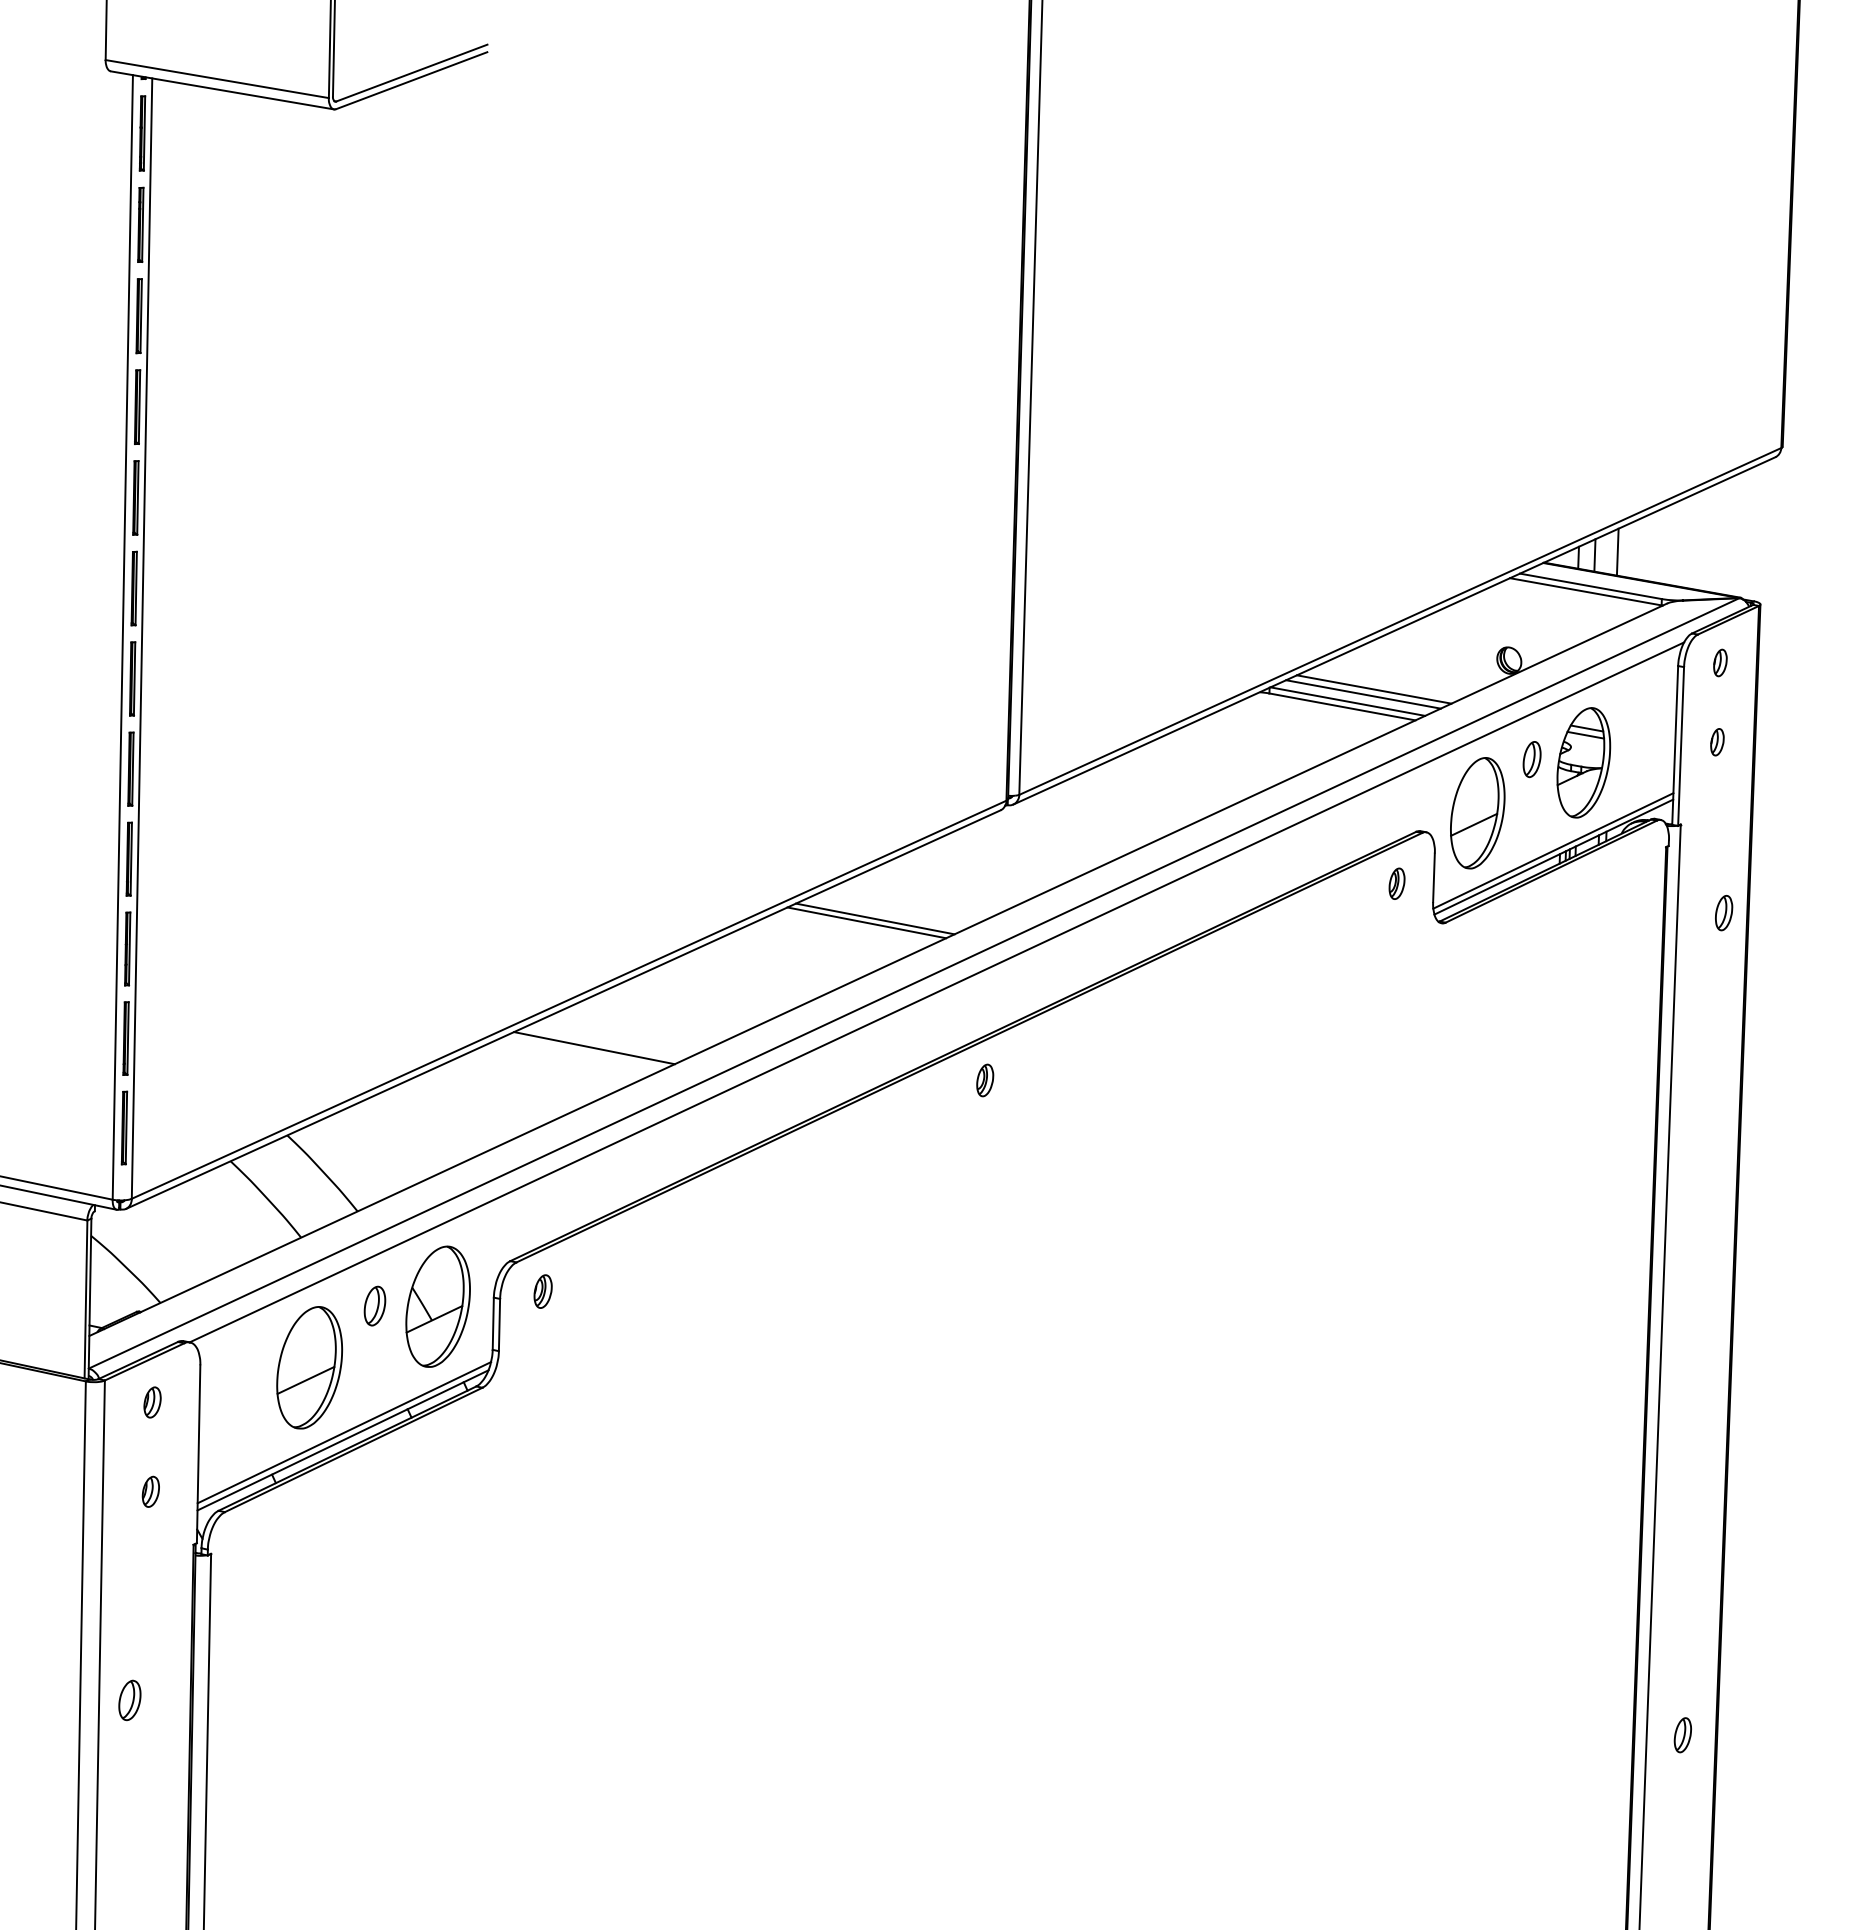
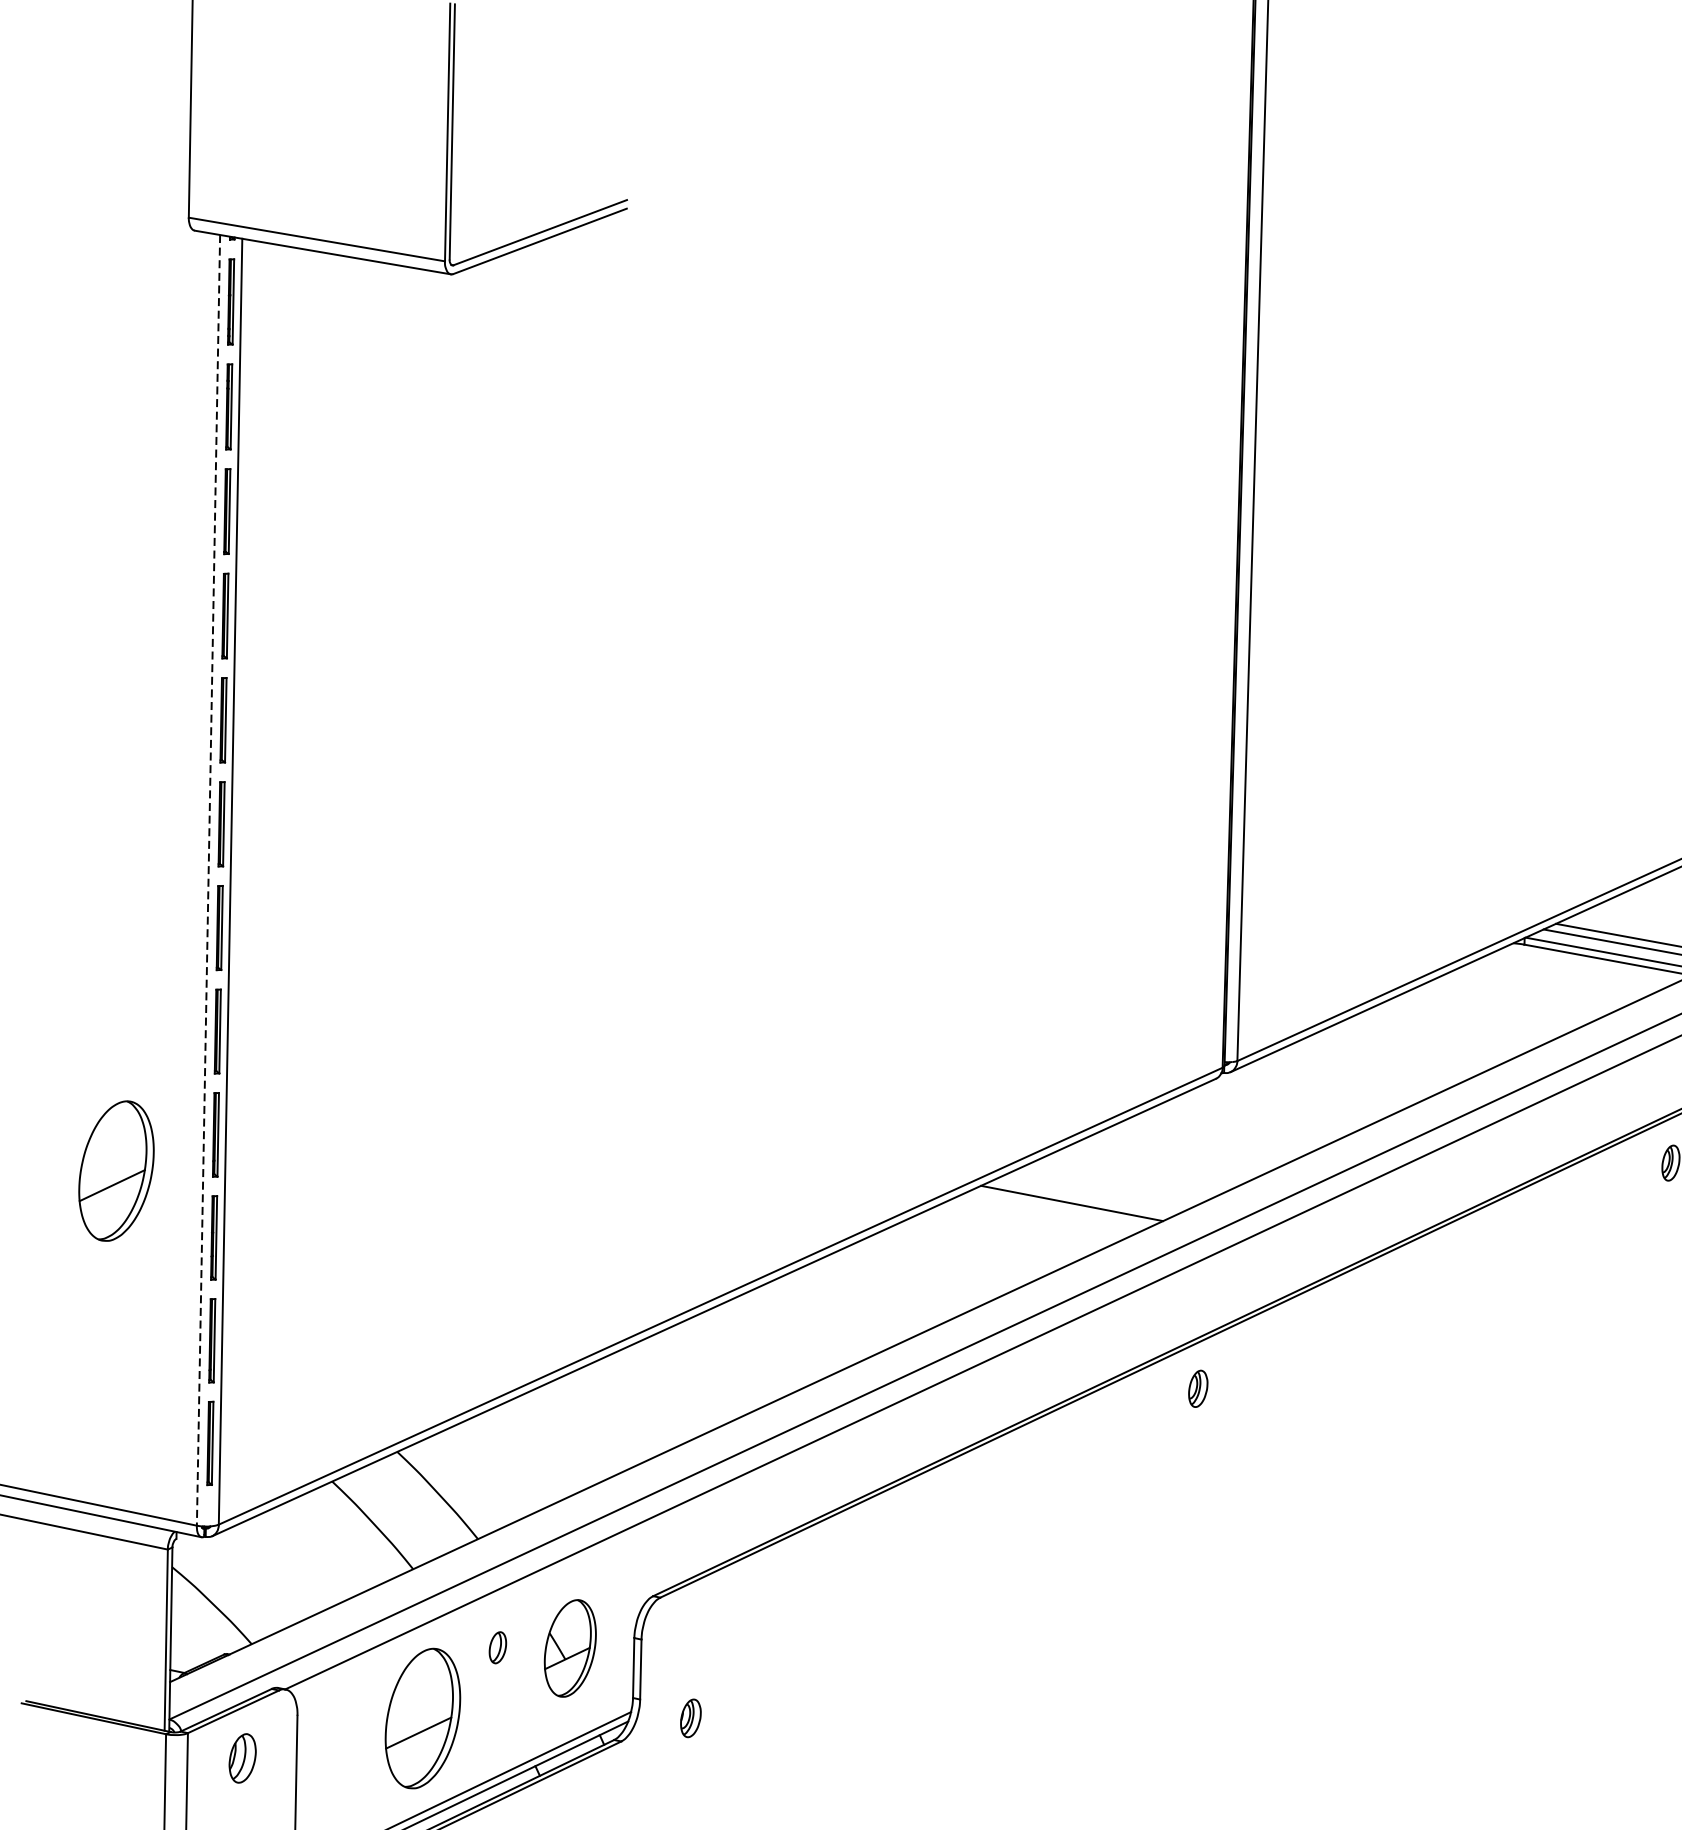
line: (122, 637) -> (208, 880), solid -> dashed
part: (42, 890) -> (116, 1170), added
line: (866, 922) -> (1062, 1207), removed
line: (594, 1048) -> (749, 1352), removed
part: (542, 1291) -> (690, 1718), moved
part: (374, 1305) -> (497, 1647), size x0.7
part: (437, 1306) -> (569, 1648), size x0.7
part: (152, 1402) -> (242, 1758), size x1.4

